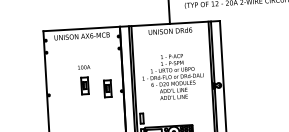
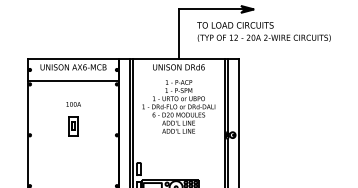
line: (82, 47) -> (73, 80), added
text: (172, 76) -> (178, 106), moved
part: (107, 88) -> (100, 131), removed

